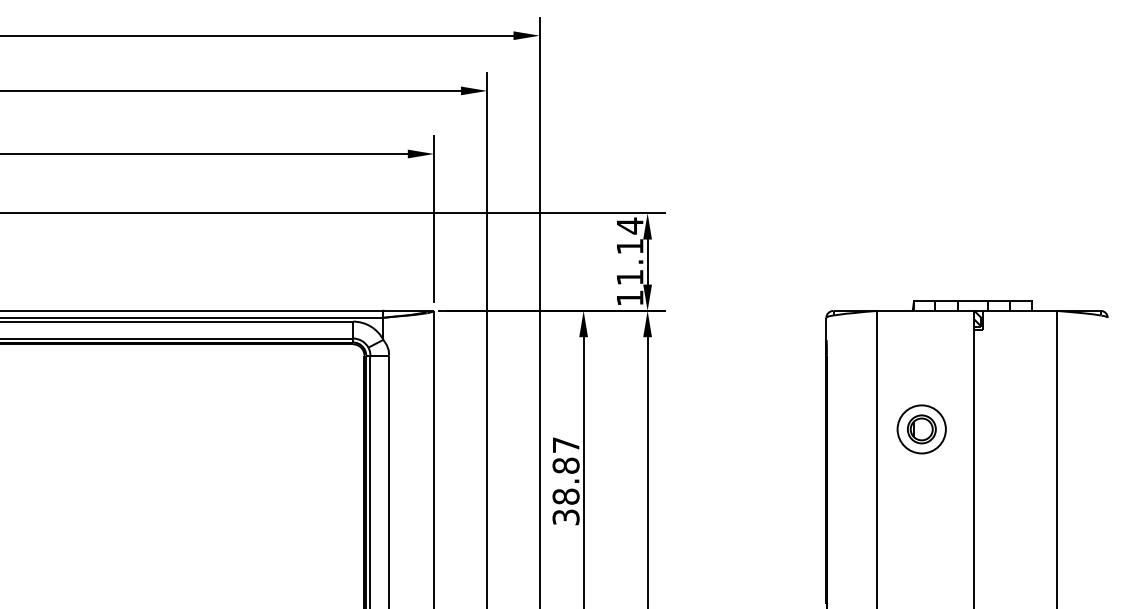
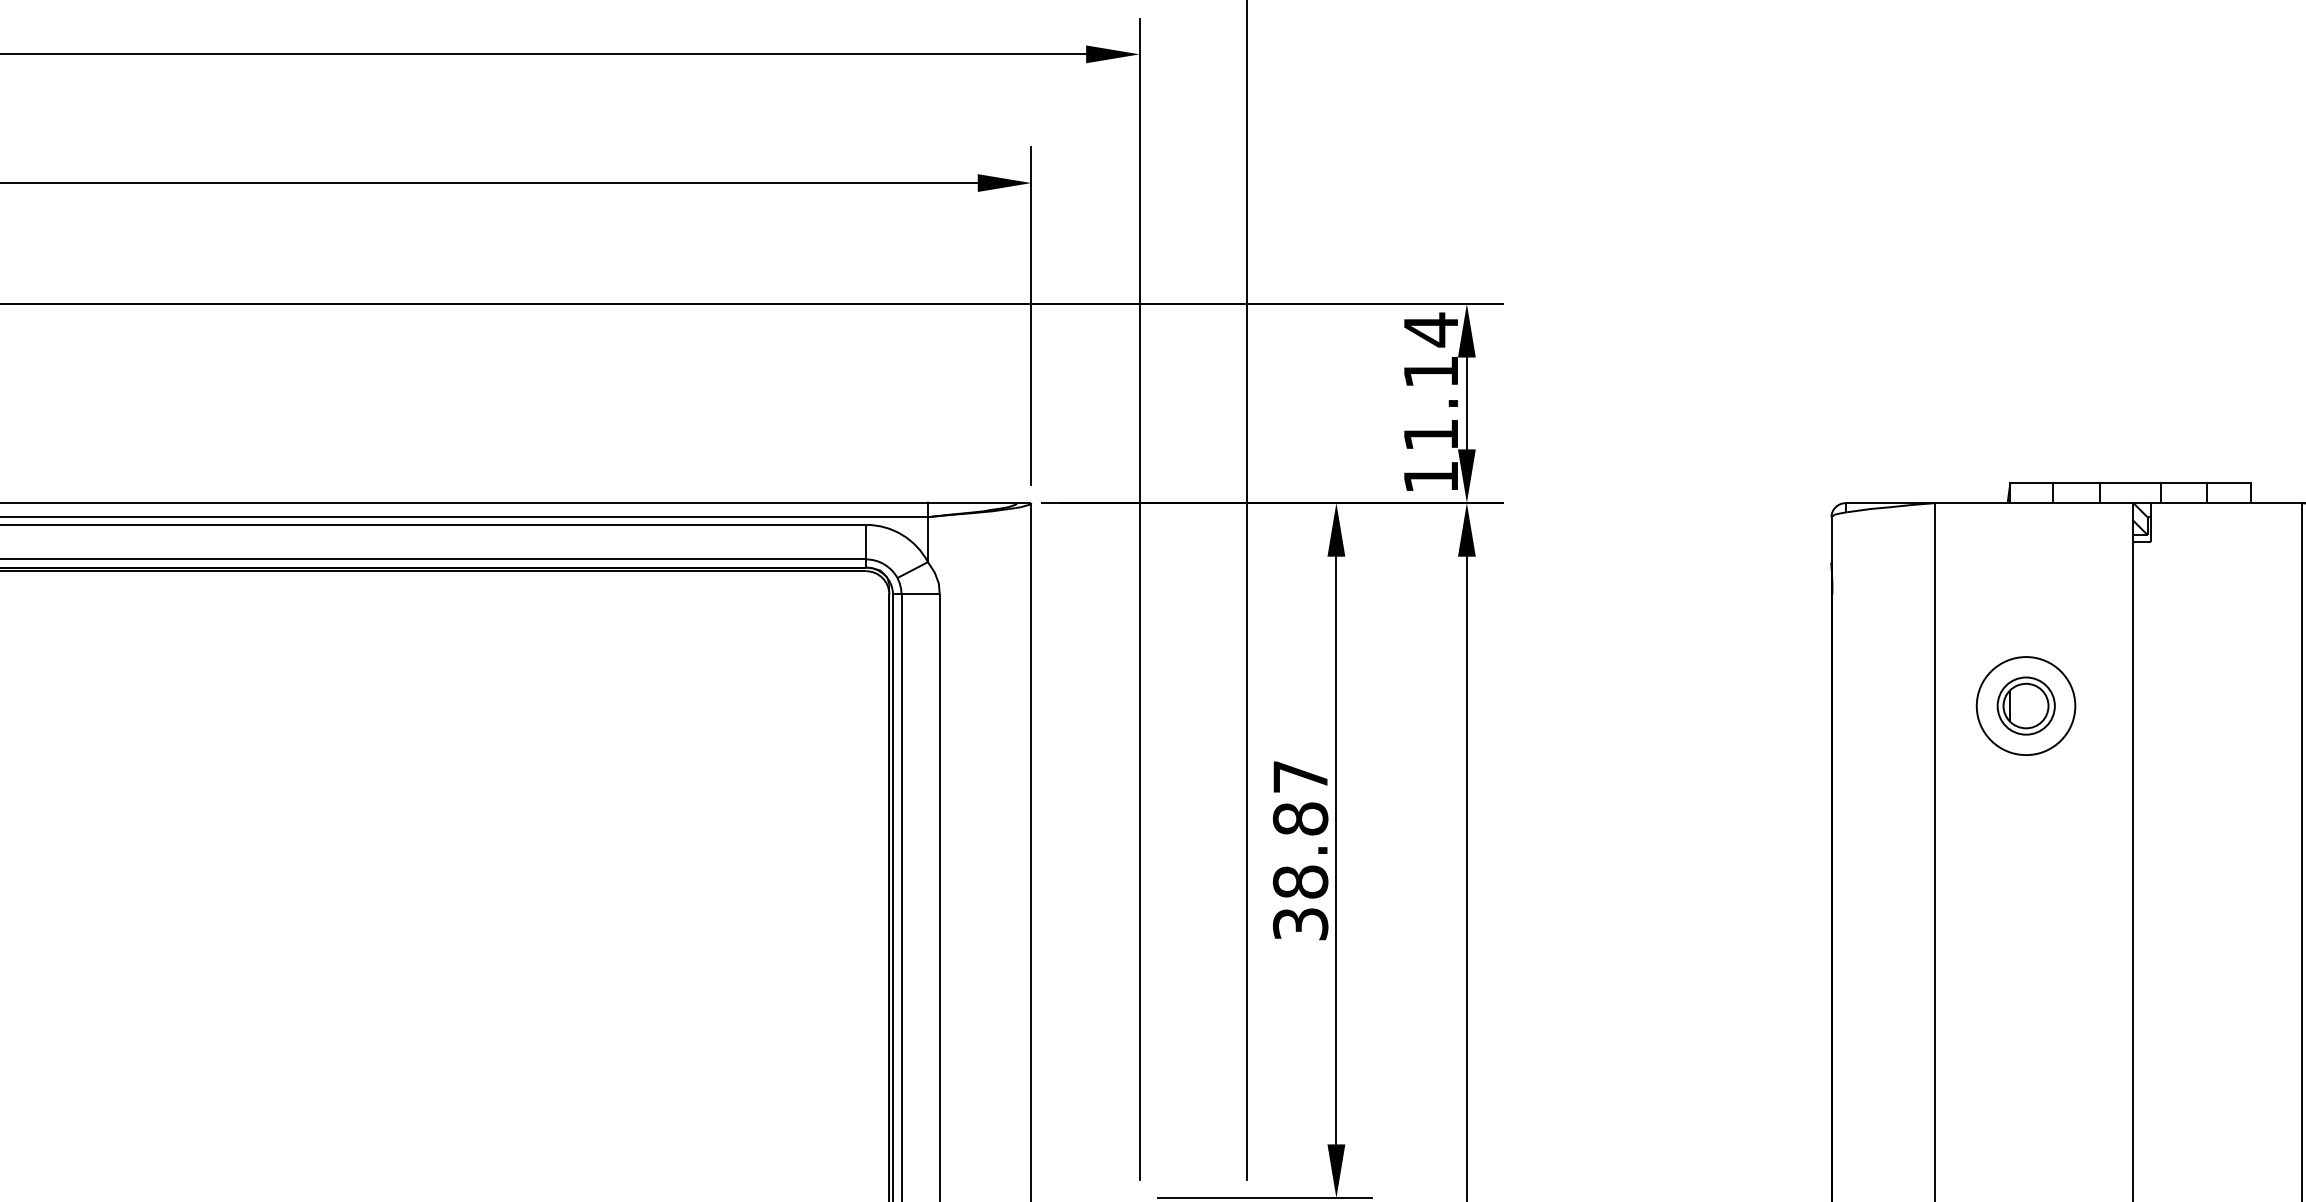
part: (921, 429) -> (2025, 706), moved

